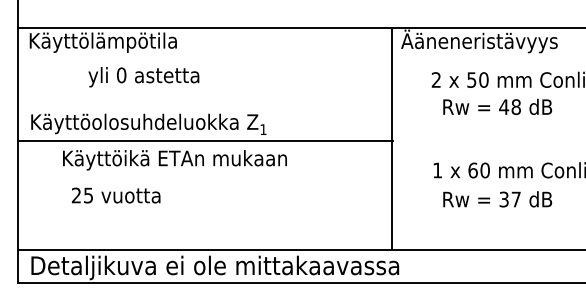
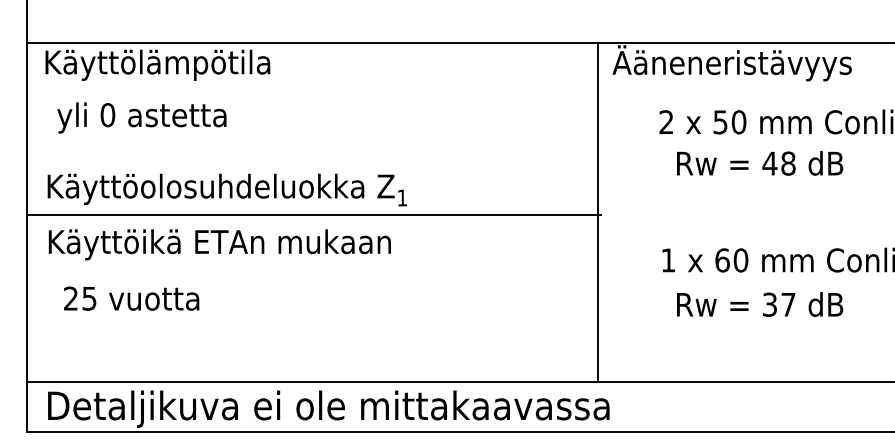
text: (143, 77) -> (141, 118), moved
text: (174, 160) -> (219, 245), moved
text: (116, 195) -> (132, 298), moved

